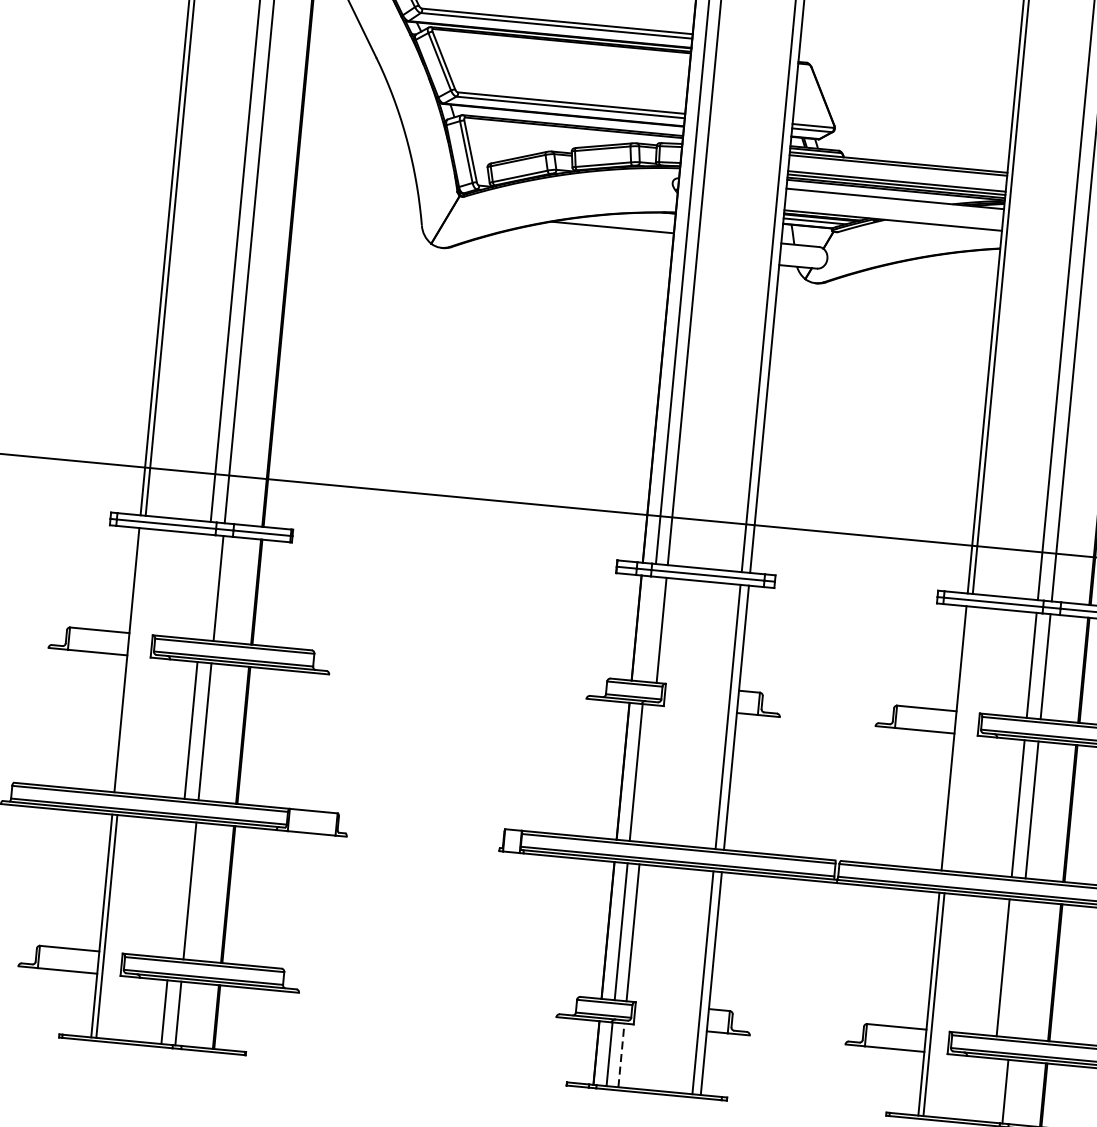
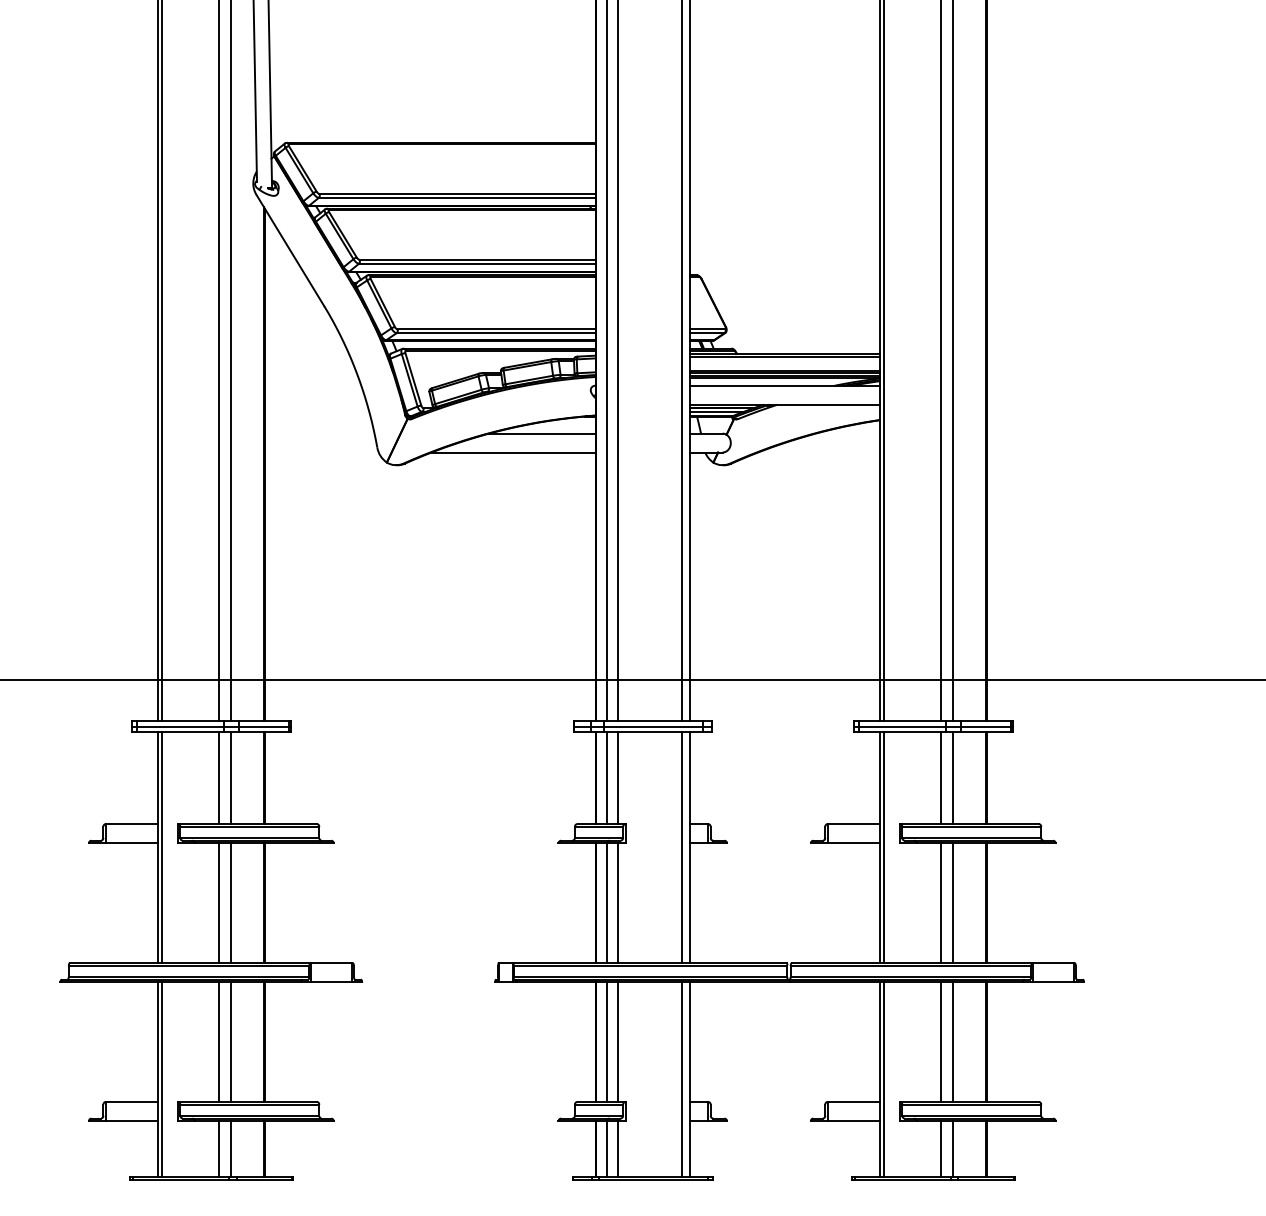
line: (577, 245) -> (513, 452), added
line: (204, 587) -> (218, 778), added
line: (649, 629) -> (607, 778), added
line: (132, 660) -> (162, 847), added
line: (959, 738) -> (884, 847), added
line: (647, 772) -> (617, 902), added
line: (175, 888) -> (218, 1041), added
line: (1016, 968) -> (952, 1041), added
line: (621, 1055) -> (617, 1149), dashed -> solid
line: (991, 1089) -> (940, 1148), added

